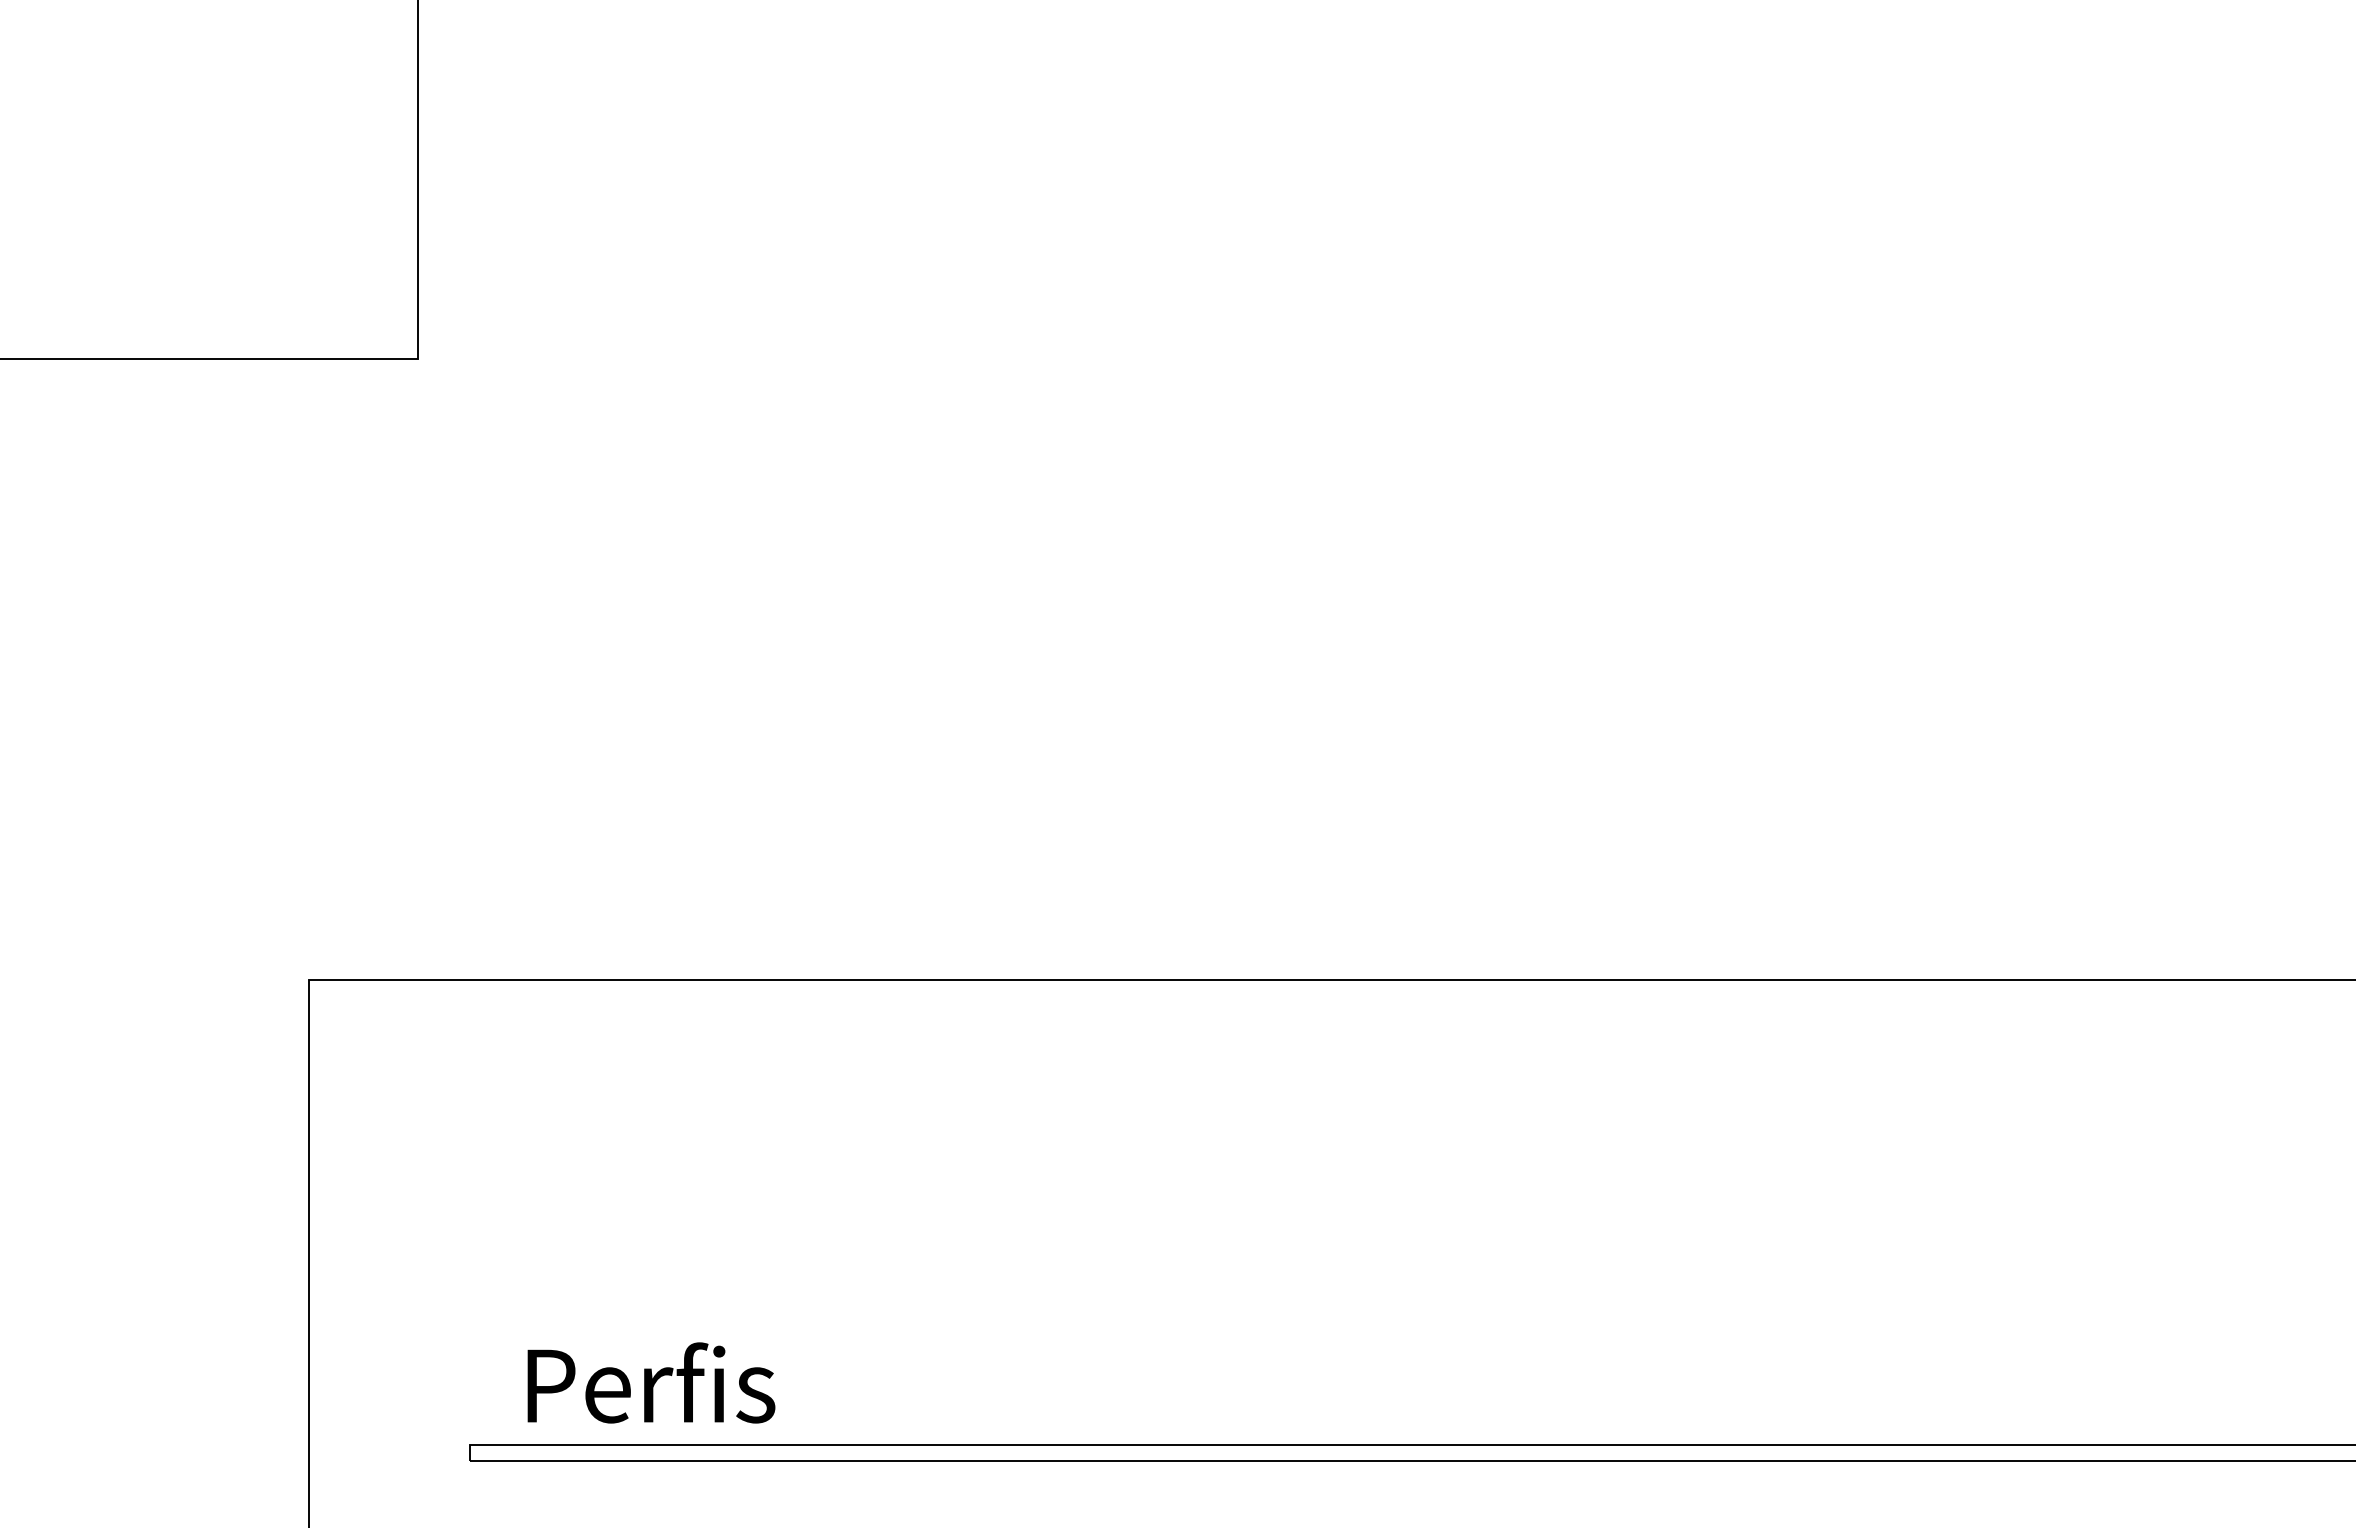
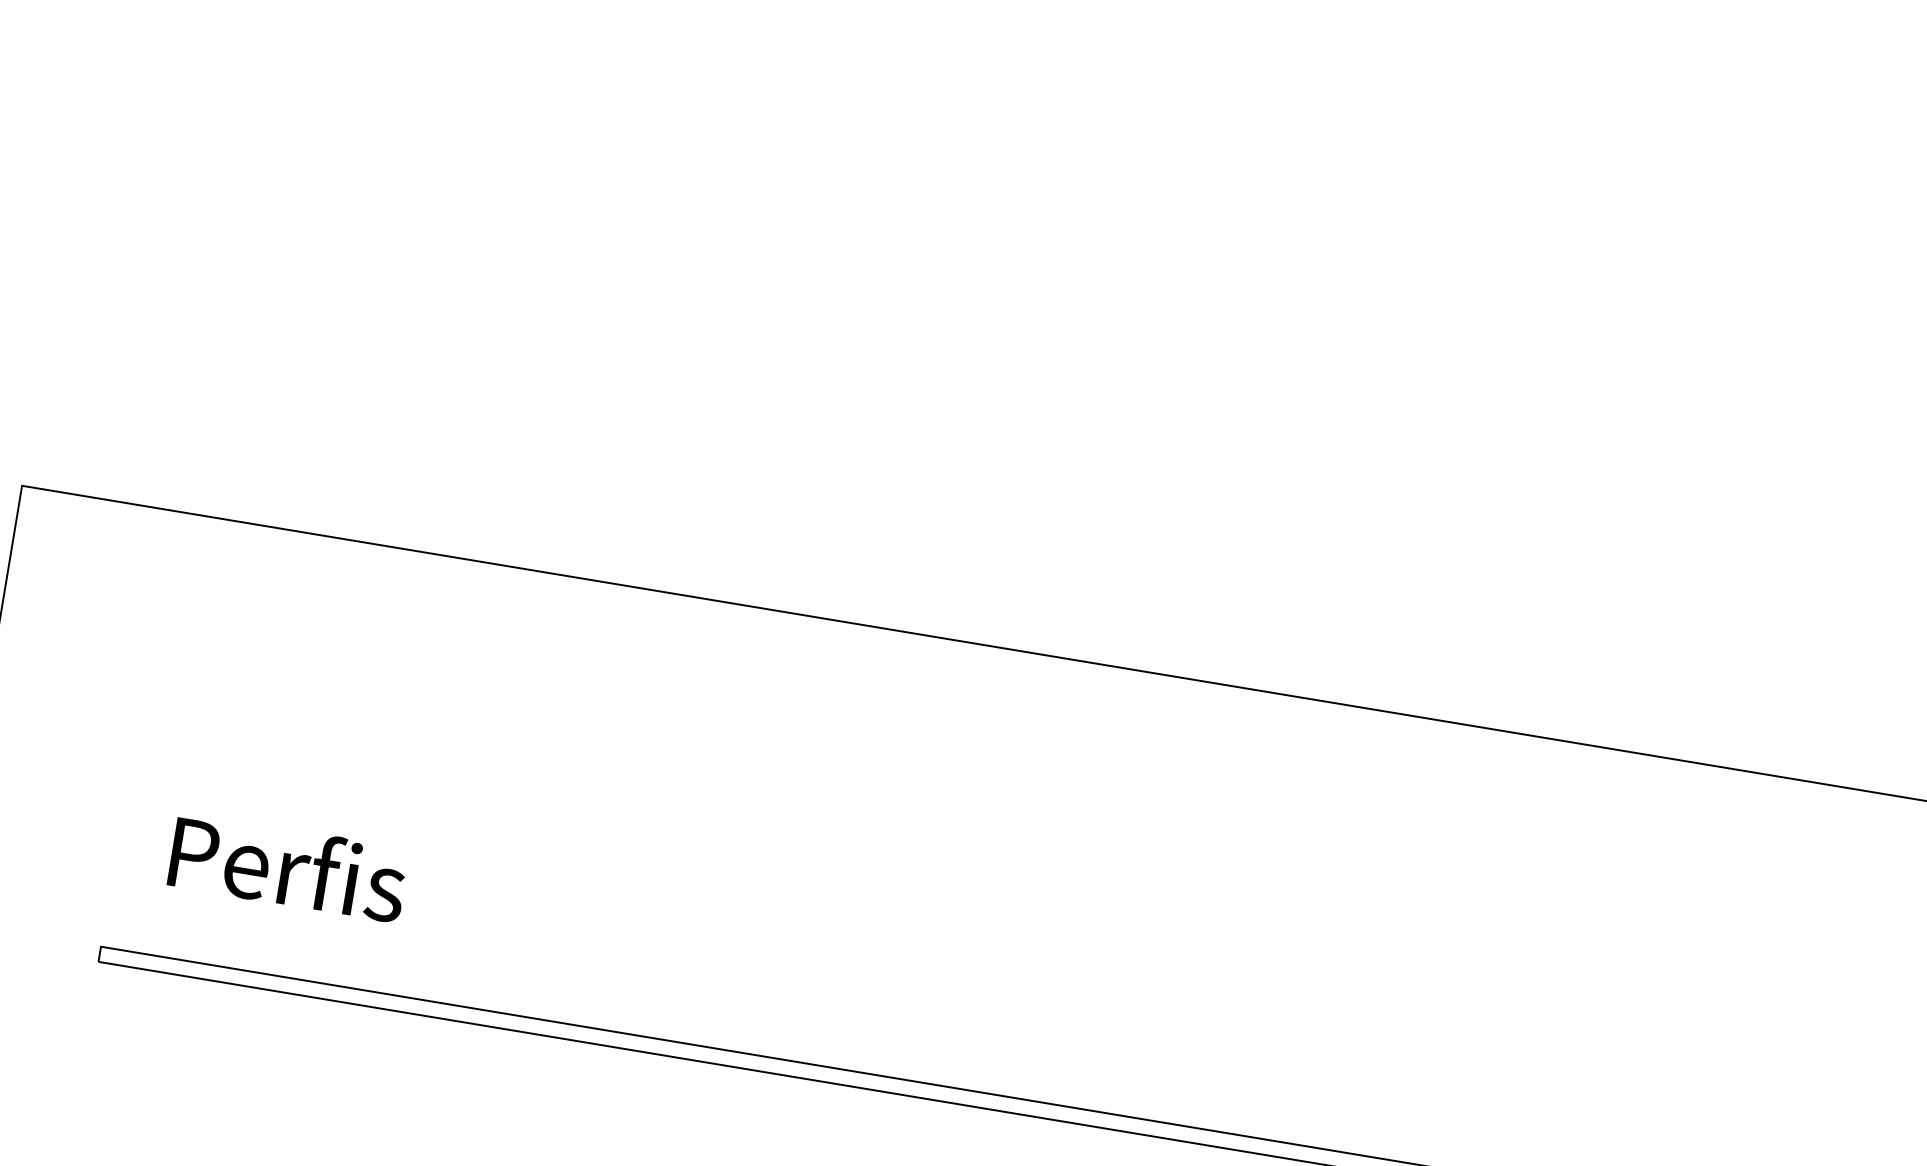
text: (651, 1382) -> (288, 866), moved

